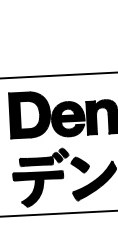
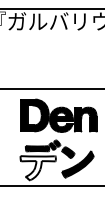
fill: (37, 189) -> (37, 168), removed

